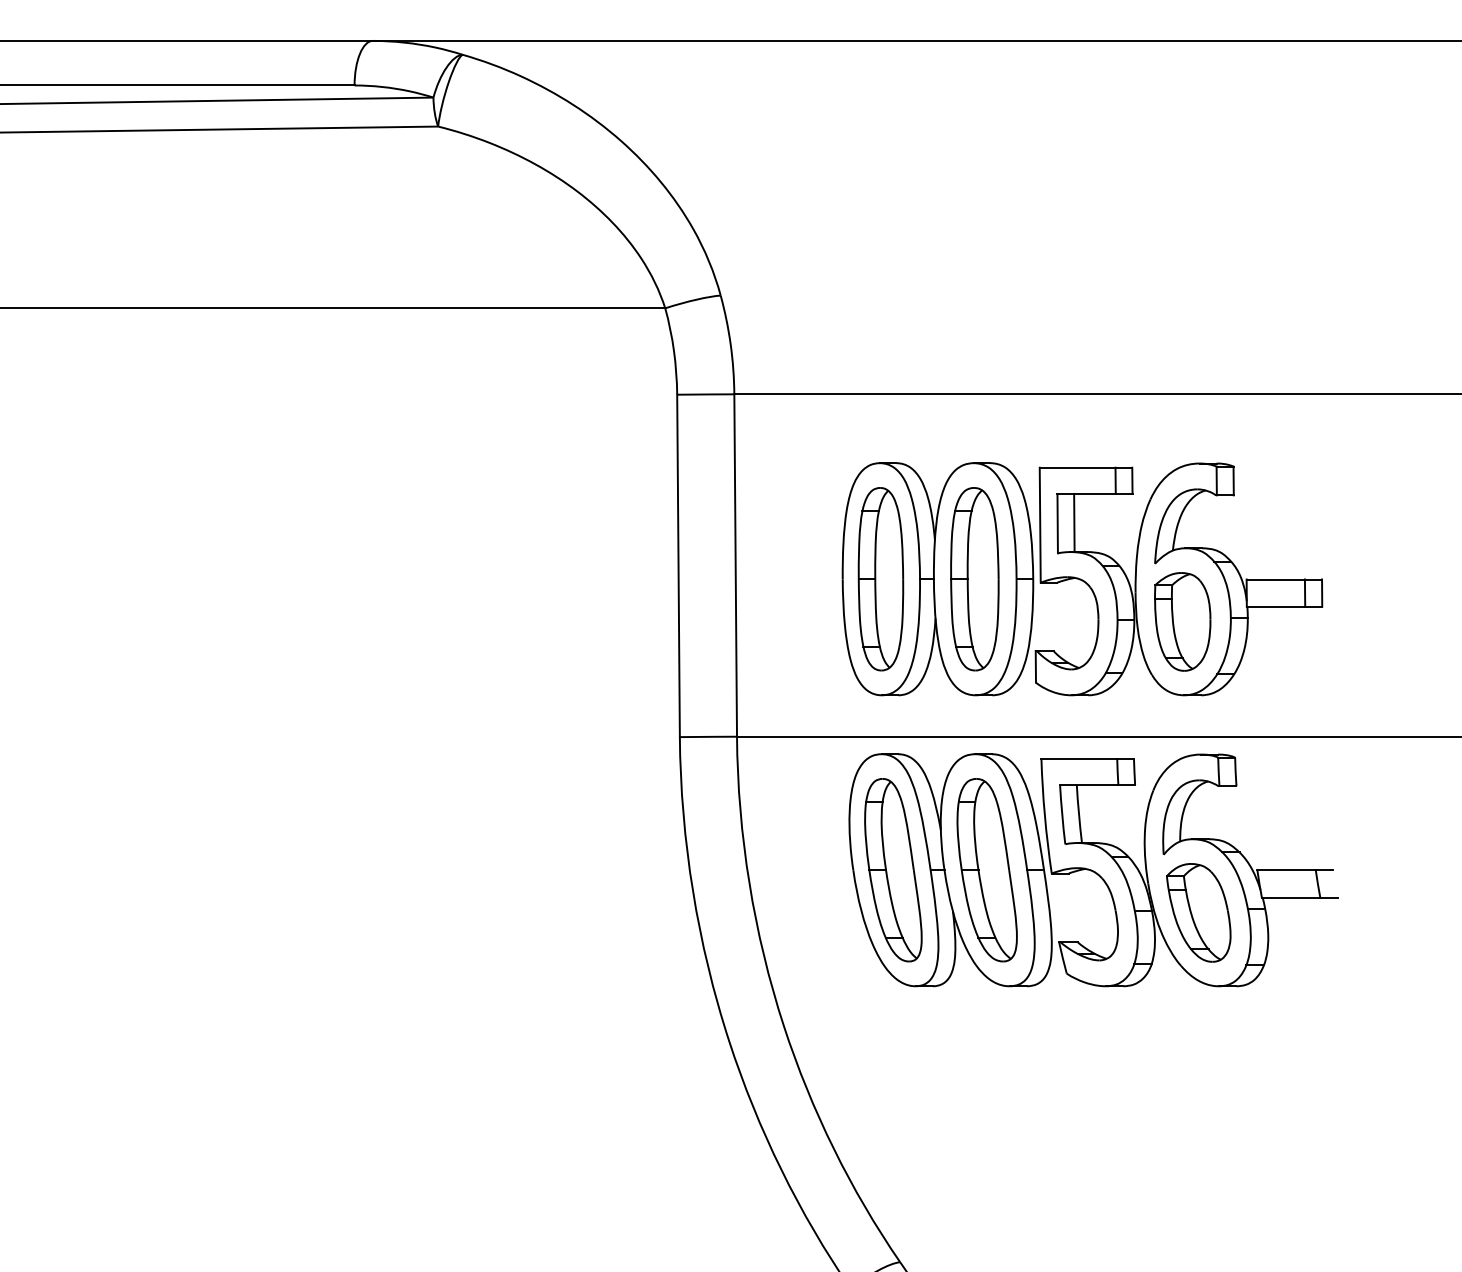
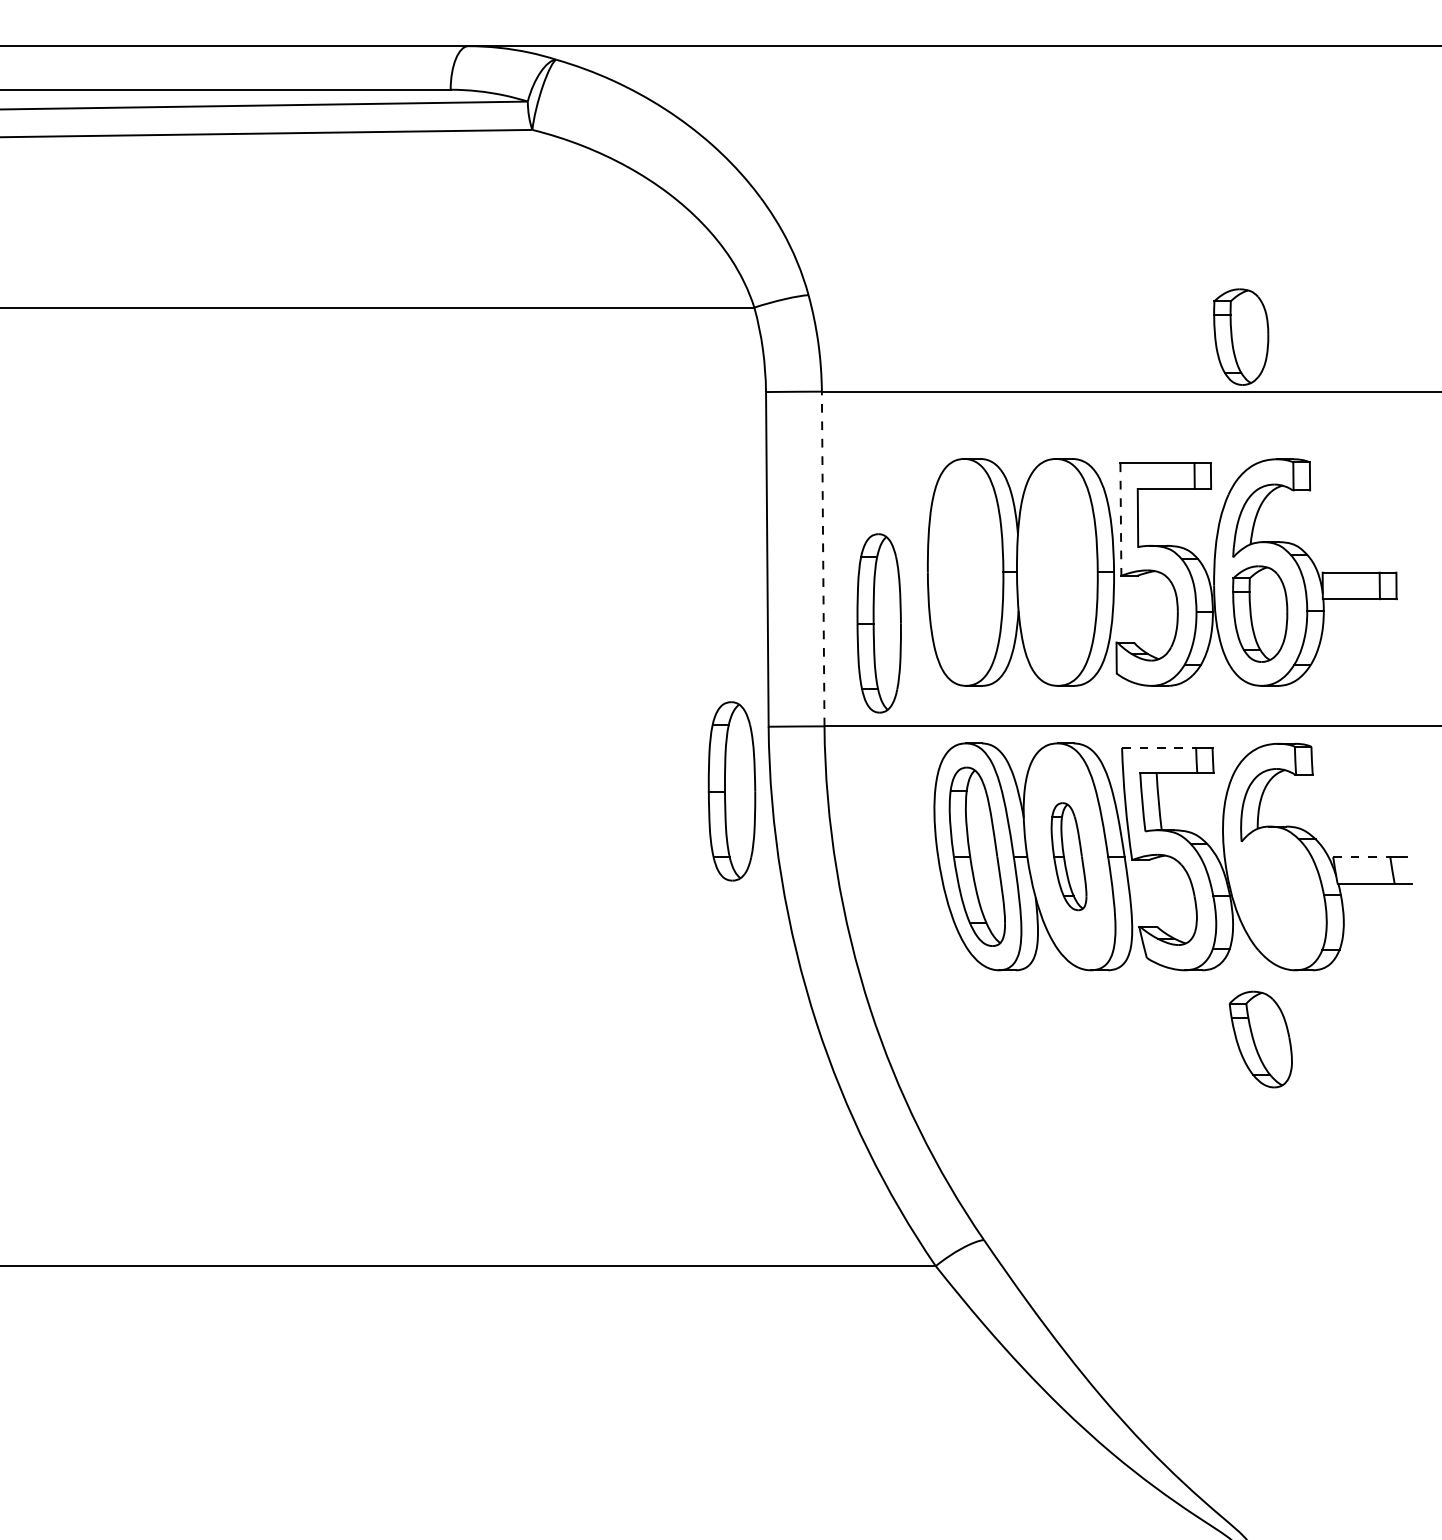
part: (1163, 337) -> (1241, 336), added
line: (1074, 523) -> (1154, 517), removed
line: (1039, 526) -> (1120, 520), solid -> dashed
line: (735, 565) -> (823, 558), solid -> dashed
part: (880, 579) -> (878, 623), moved
part: (974, 579) -> (731, 791), moved
line: (1079, 758) -> (1159, 747), solid -> dashed
part: (986, 869) -> (1068, 856), size x0.6
line: (1286, 870) -> (1361, 857), solid -> dashed
part: (1198, 912) -> (1260, 1039), moved

